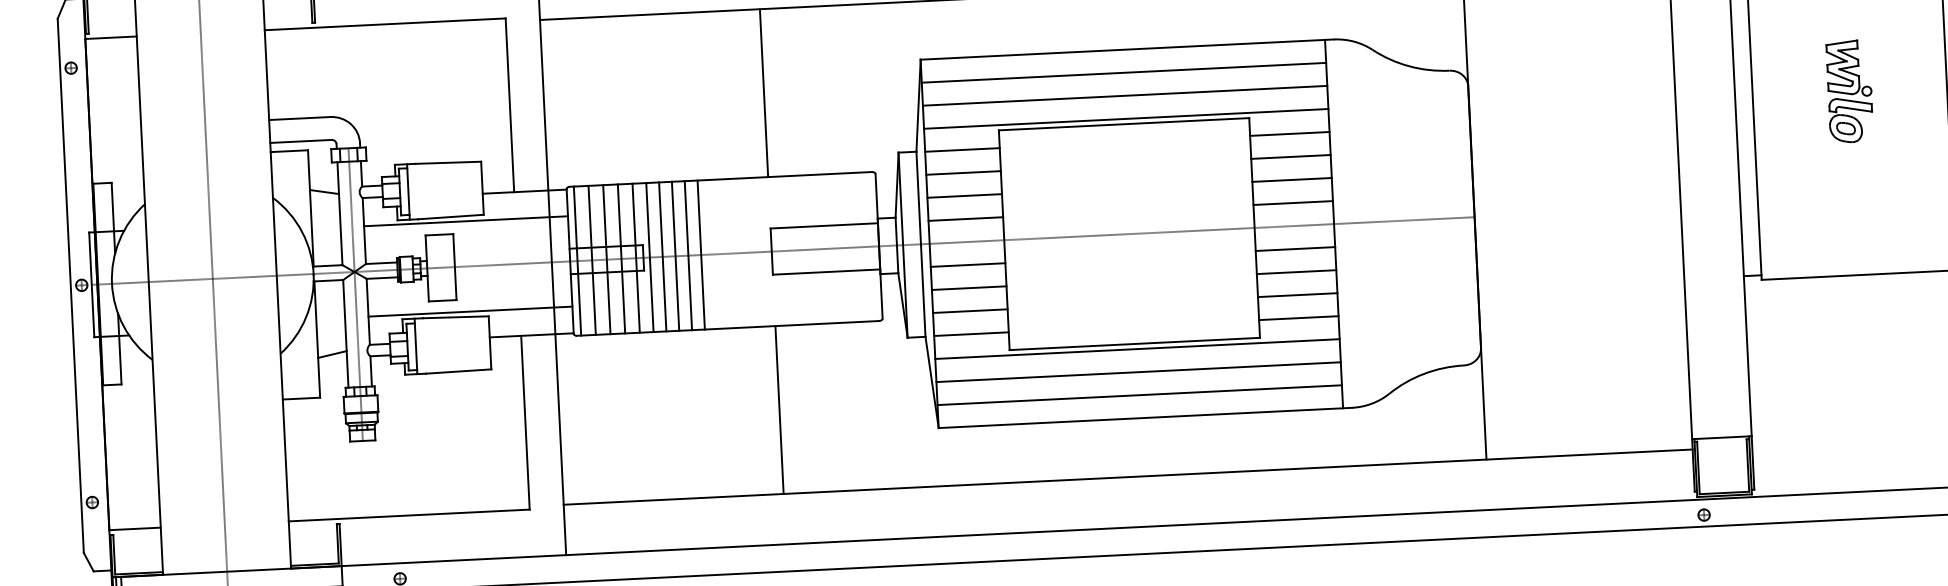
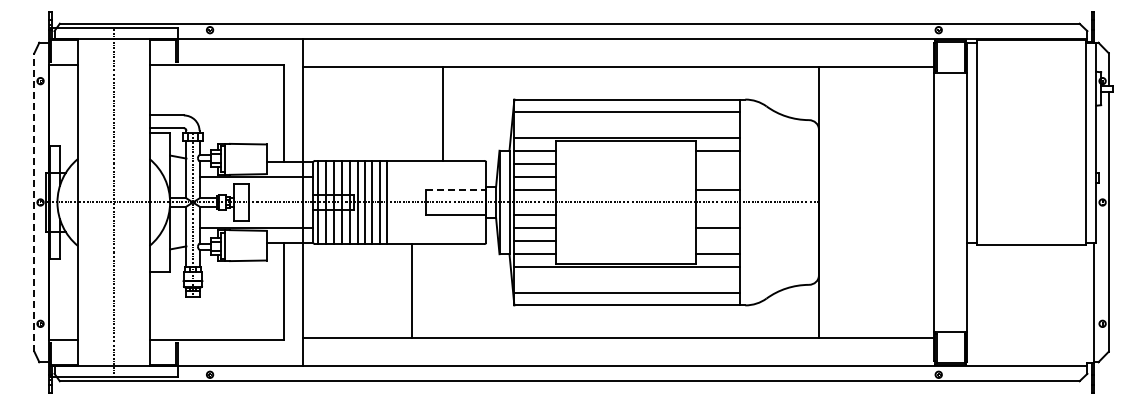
part: (1849, 91) -> (1031, 142), removed
line: (764, 92) -> (443, 113), moved
line: (1125, 96) -> (627, 125), removed
line: (1289, 156) -> (717, 163), removed
line: (1290, 179) -> (717, 176), removed
line: (824, 225) -> (456, 189), solid -> dashed
line: (1294, 249) -> (717, 215), removed
line: (70, 285) -> (34, 202), solid -> dashed
line: (1296, 295) -> (717, 241), removed
line: (1138, 371) -> (627, 279), removed
line: (780, 409) -> (412, 290), moved

